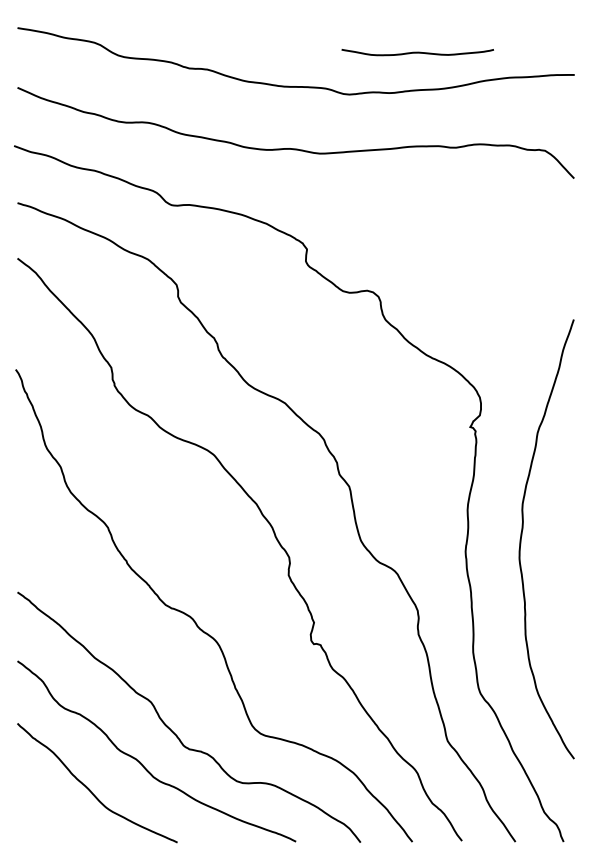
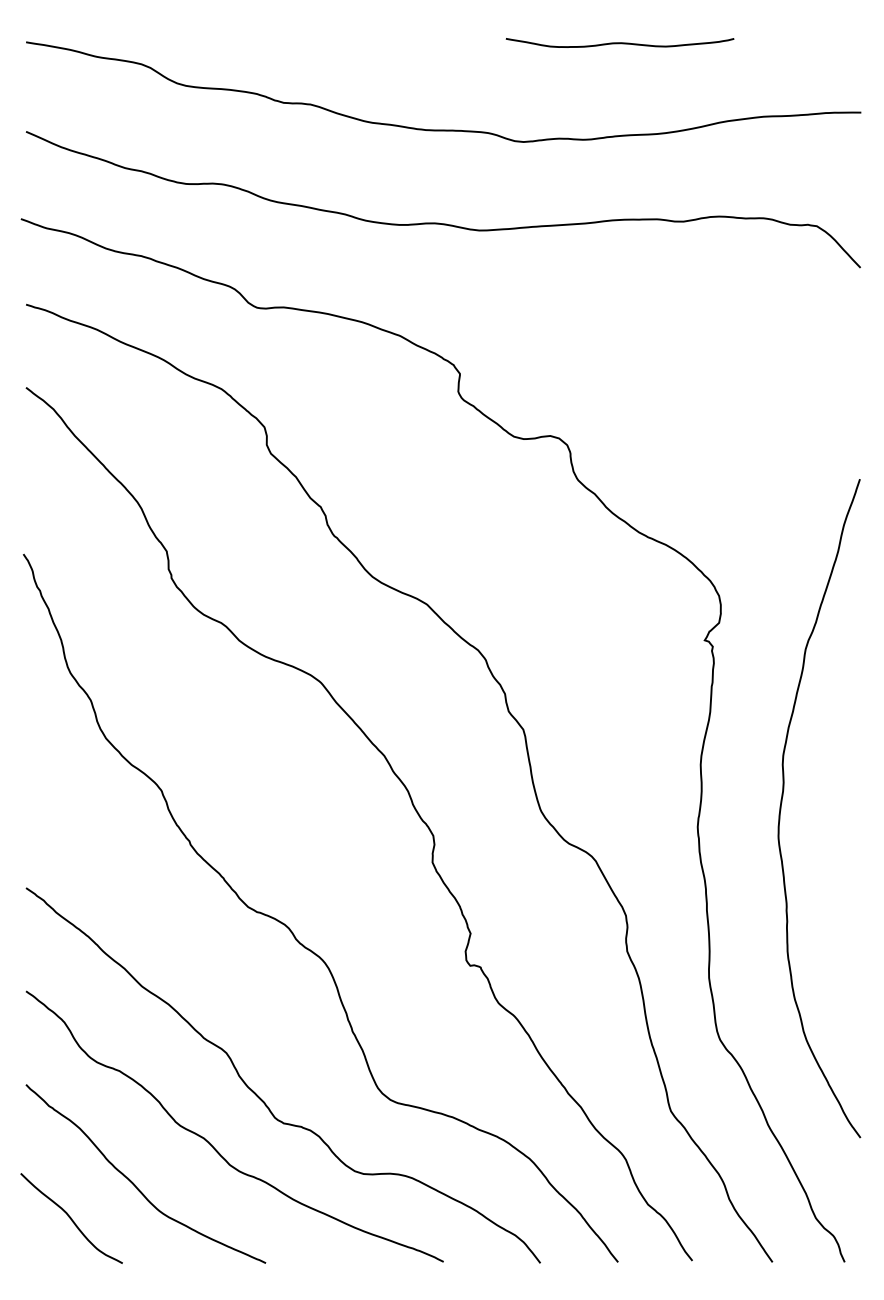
curve: (417, 52) -> (619, 42), moved
curve: (47, 812) -> (71, 1218), added

